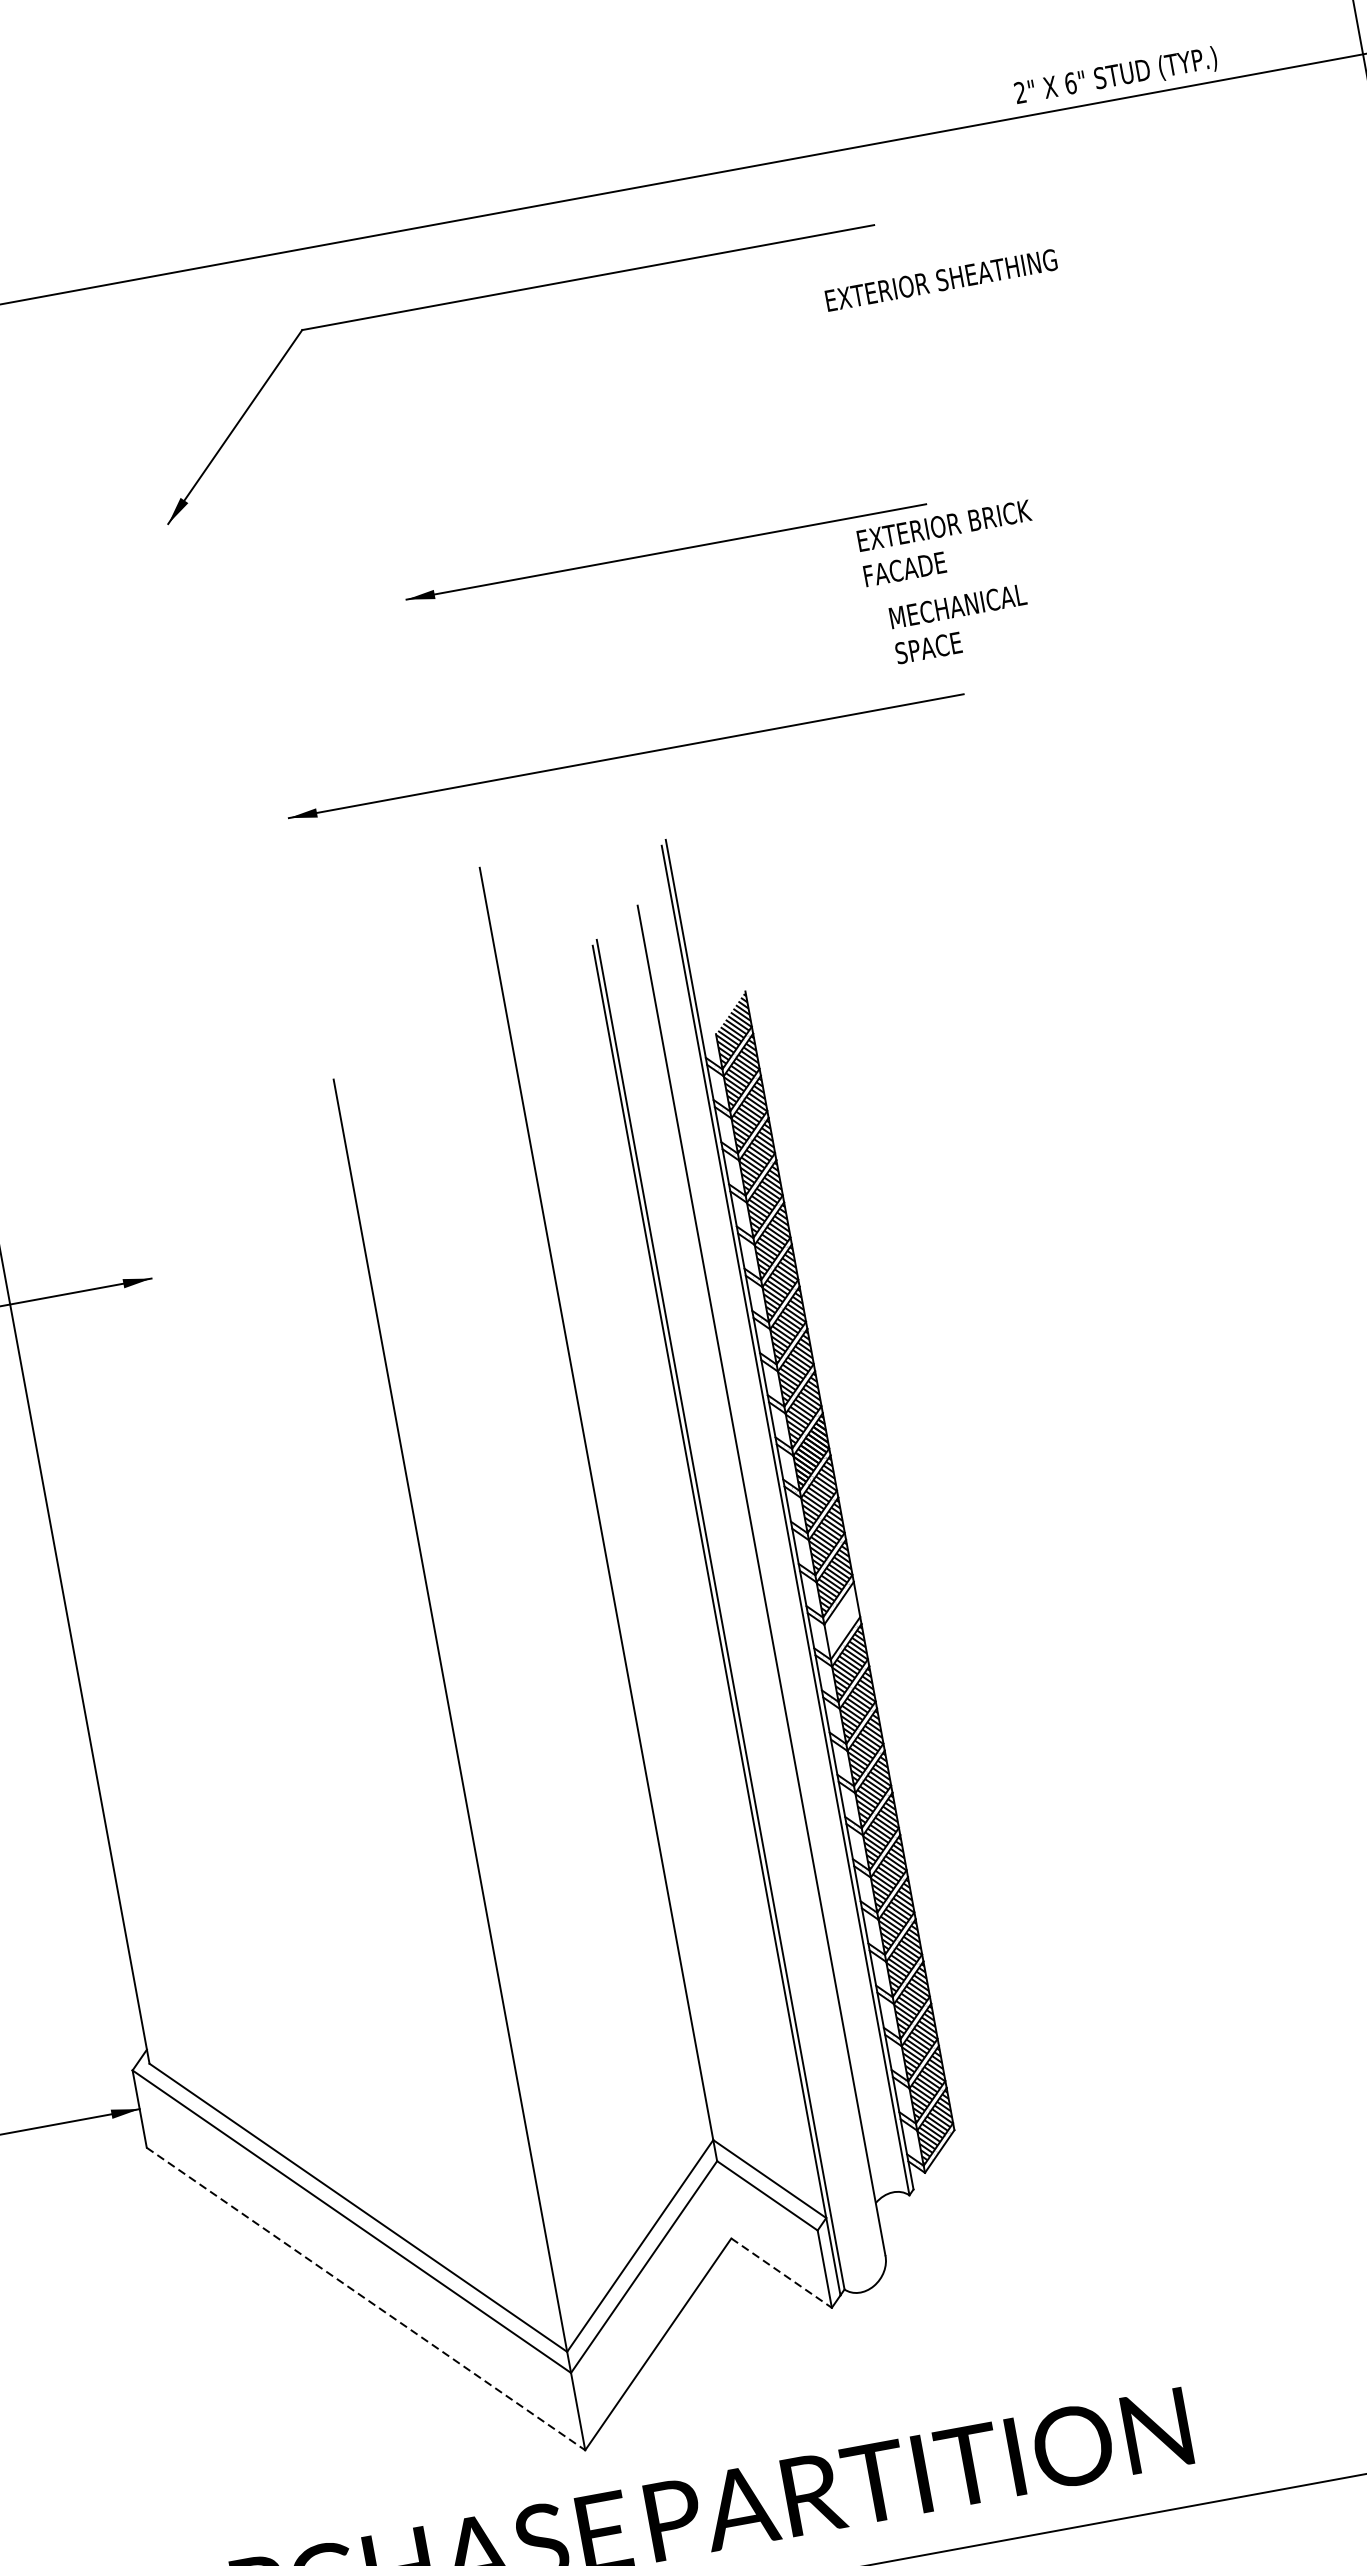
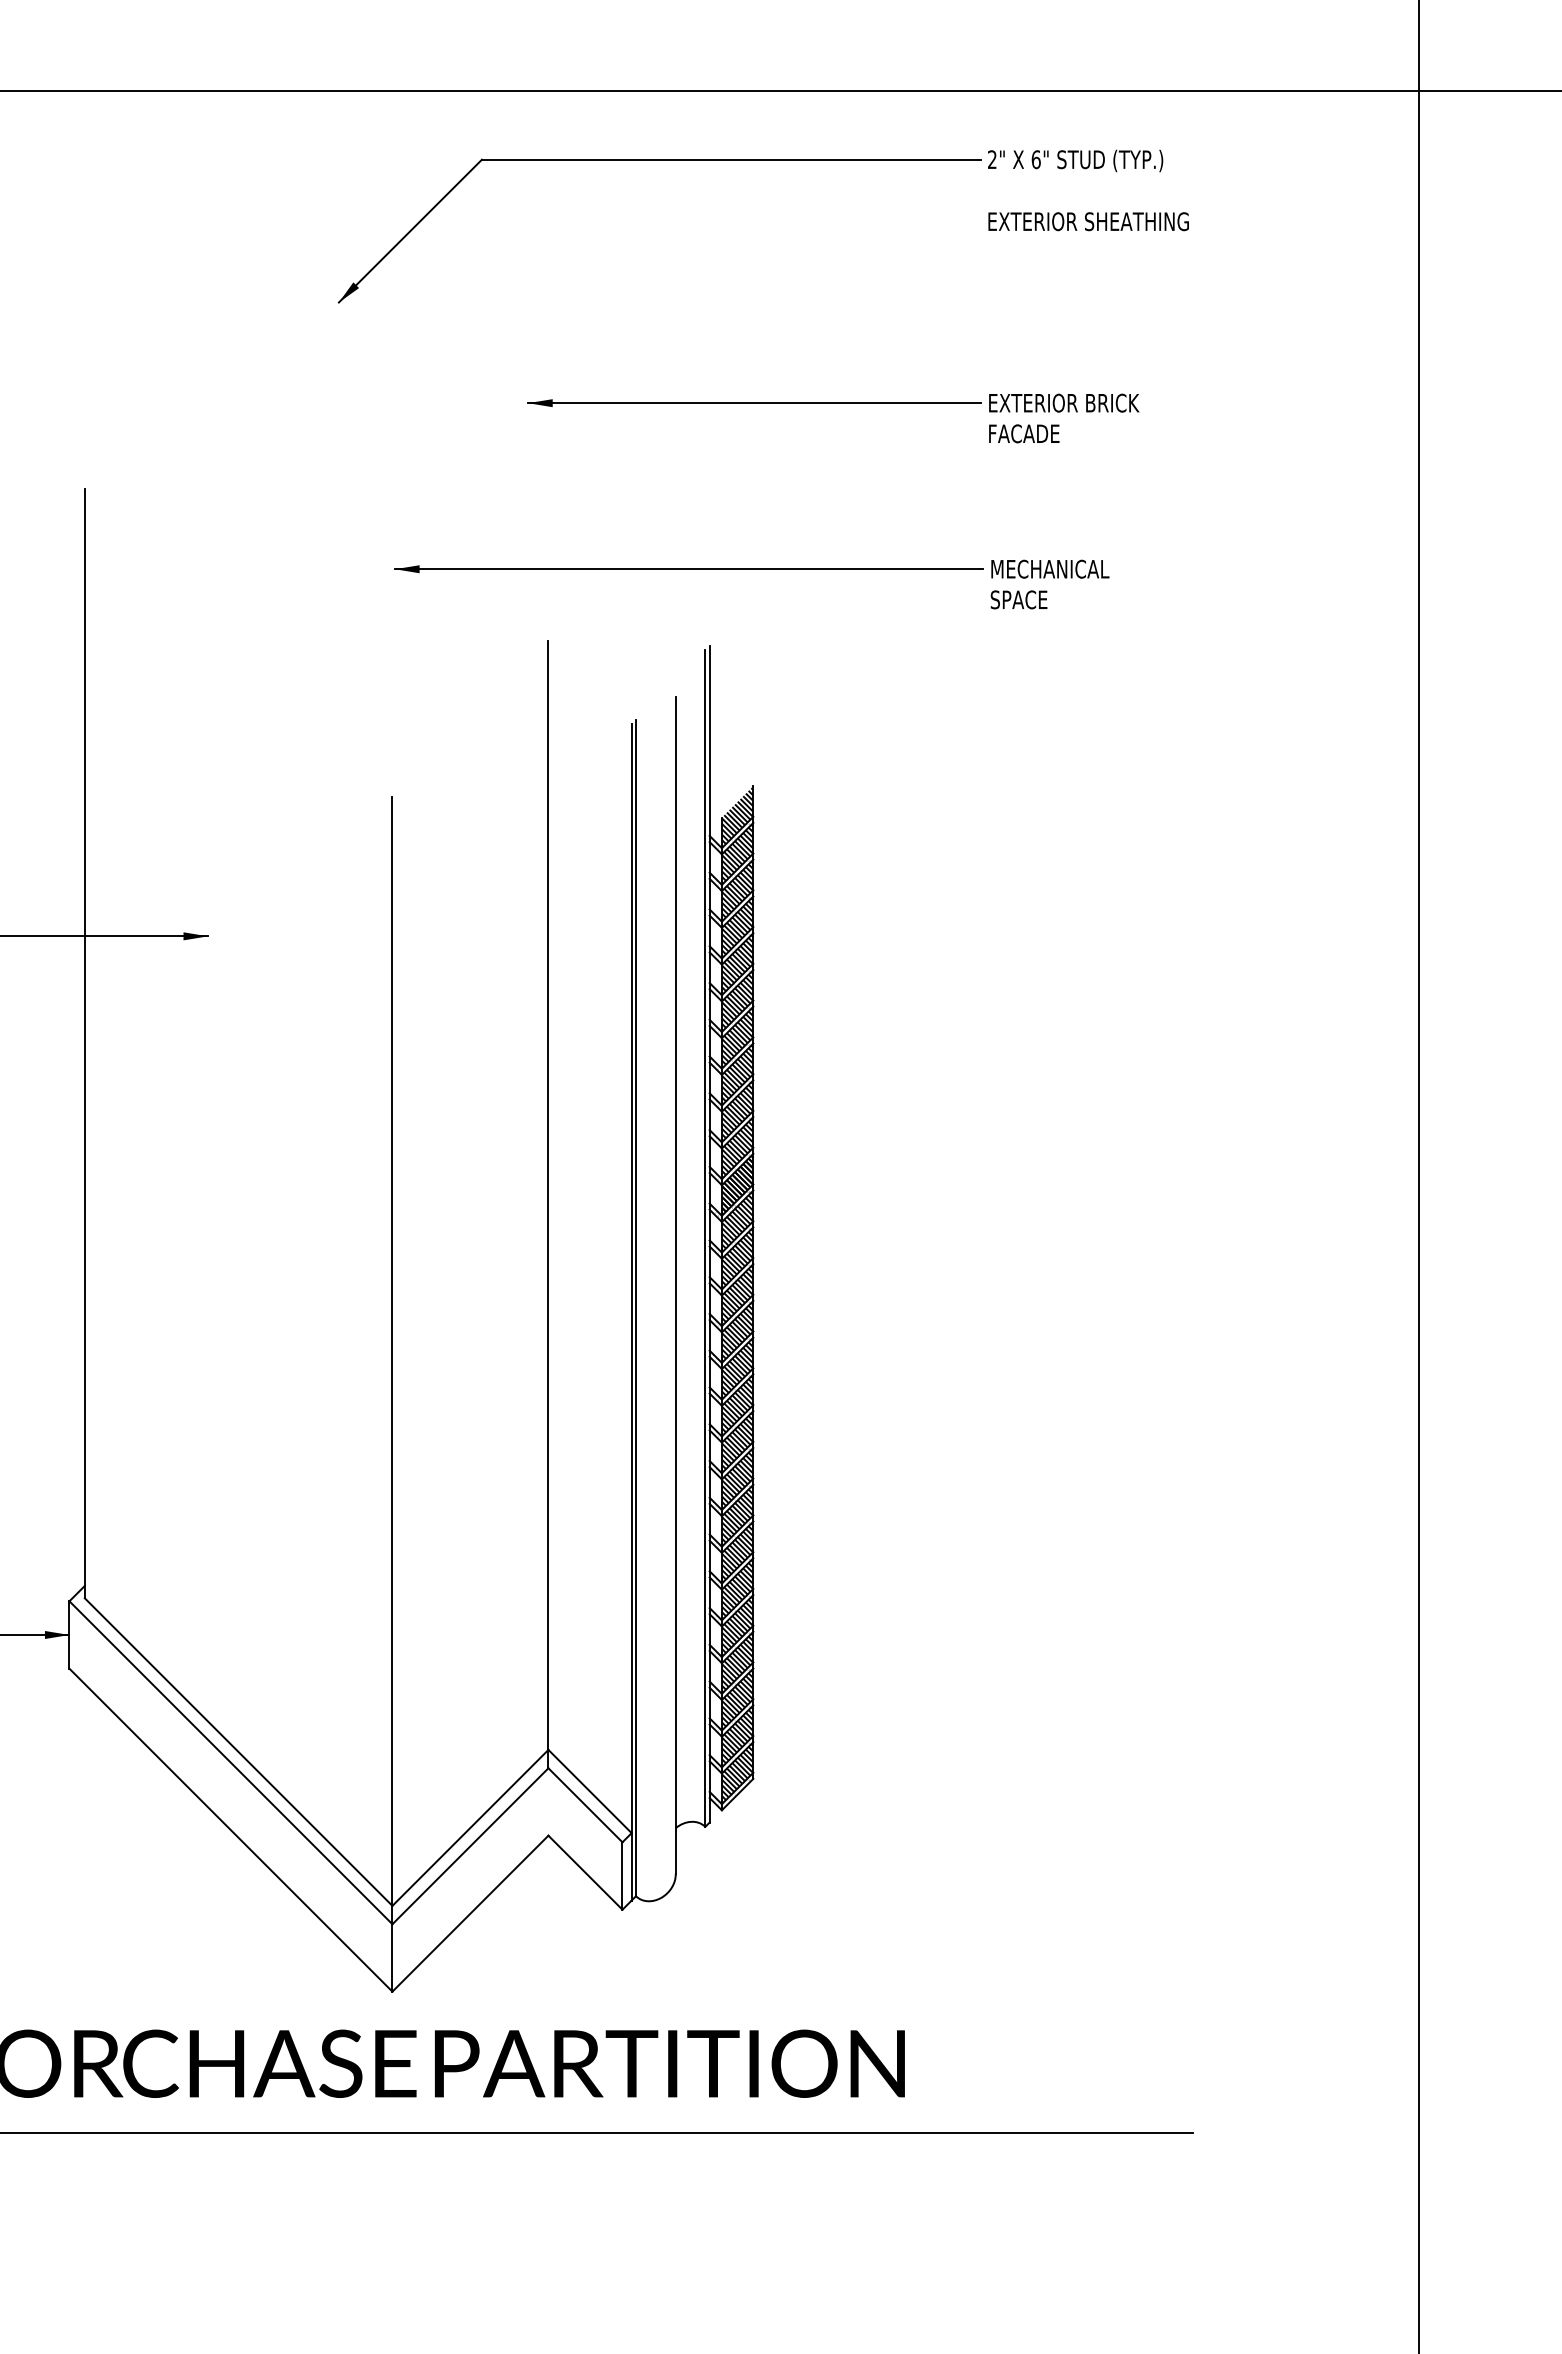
text: (1115, 76) -> (1075, 160), moved
text: (941, 280) -> (1088, 221), moved
text: (947, 543) -> (1064, 418), moved
text: (960, 624) -> (1049, 584), moved
hatch: (842, 1620) -> (737, 1331), added
line: (781, 2274) -> (585, 1873), dashed -> solid
line: (366, 2299) -> (231, 1830), dashed -> solid

